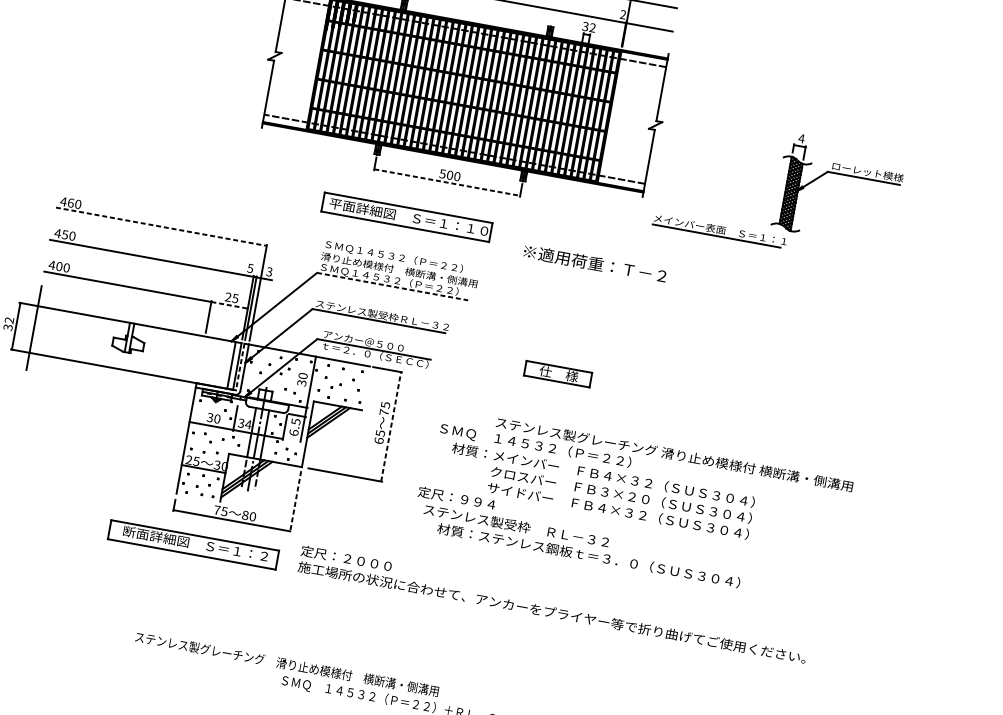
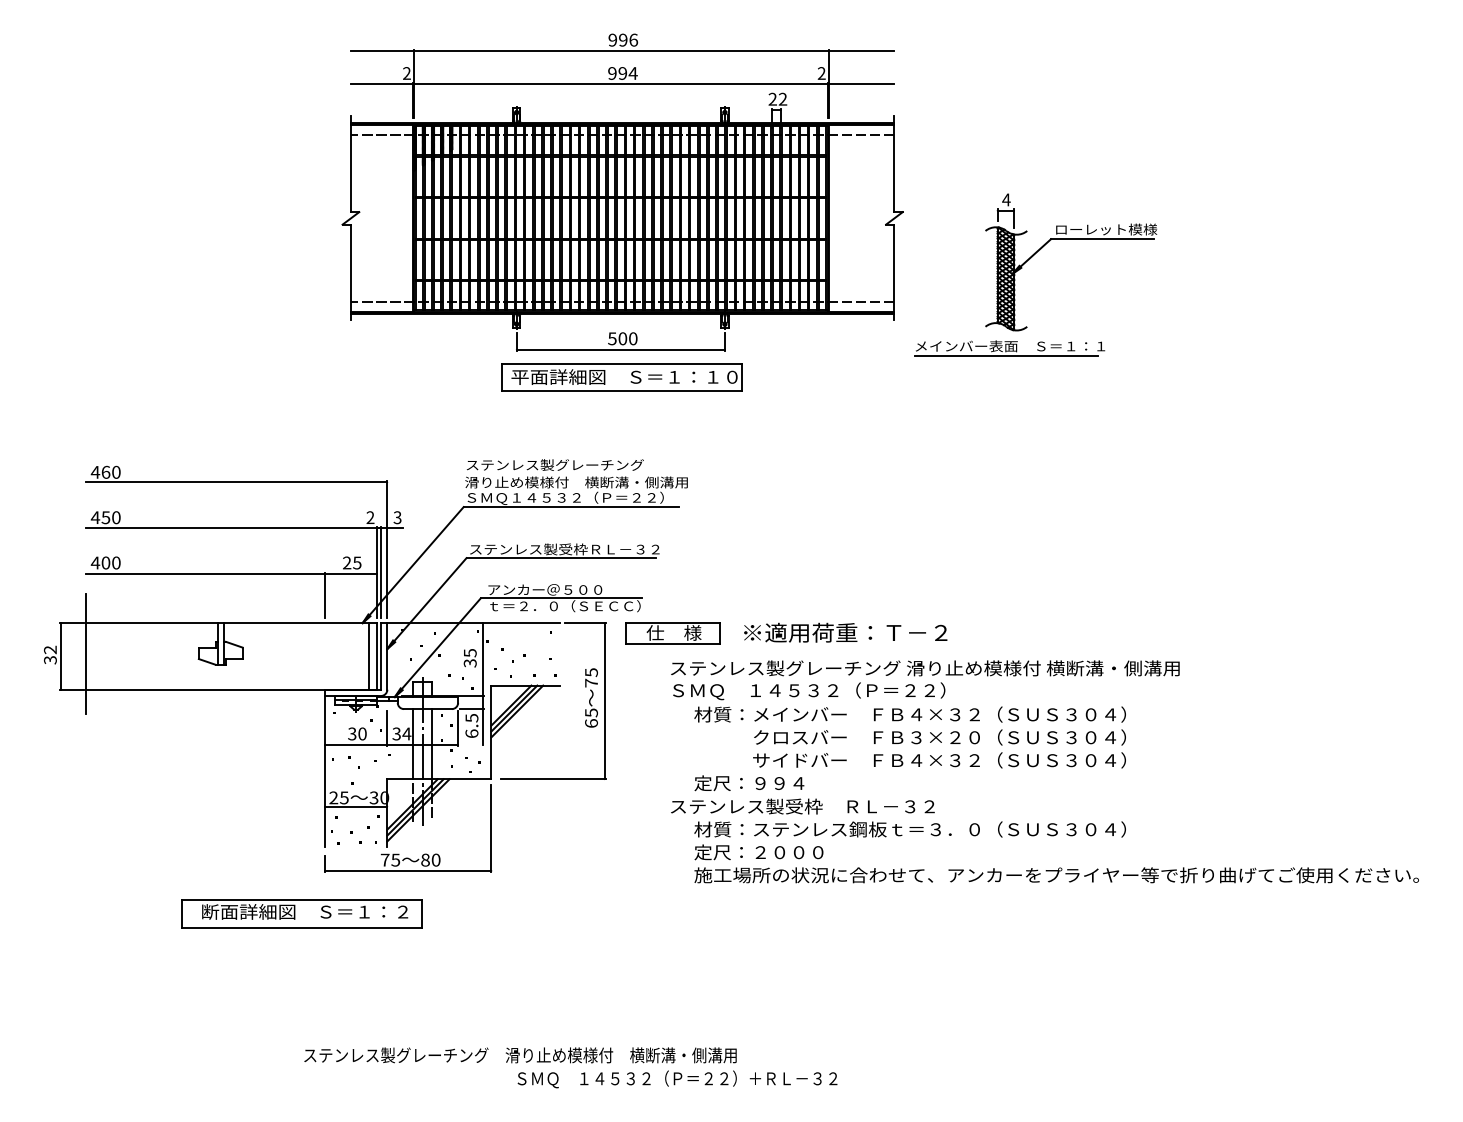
text: (585, 26) -> (772, 99), 32 -> 22
part: (842, 174) -> (1071, 239), moved
line: (447, 182) -> (621, 349), dashed -> solid
part: (406, 217) -> (621, 377), moved
line: (161, 226) -> (237, 482), dashed -> solid
text: (393, 256) -> (565, 465), ＳＭＱ１４５３２（Ｐ＝２２） -> ステンレス製グレーチング
text: (595, 263) -> (845, 632), moved
text: (250, 268) -> (370, 517), 5 -> 2
line: (392, 286) -> (571, 507), dashed -> solid
line: (230, 305) -> (351, 573), dashed -> solid
line: (240, 367) -> (381, 656), dashed -> solid
part: (557, 374) -> (672, 633), moved
text: (302, 376) -> (469, 653), 30 -> 35
line: (391, 426) -> (604, 700), dashed -> solid
text: (674, 454) -> (925, 668), moved
text: (456, 498) -> (749, 783), moved
line: (295, 501) -> (491, 828), dashed -> solid
part: (193, 544) -> (301, 913), moved
text: (553, 604) -> (1056, 863), moved

